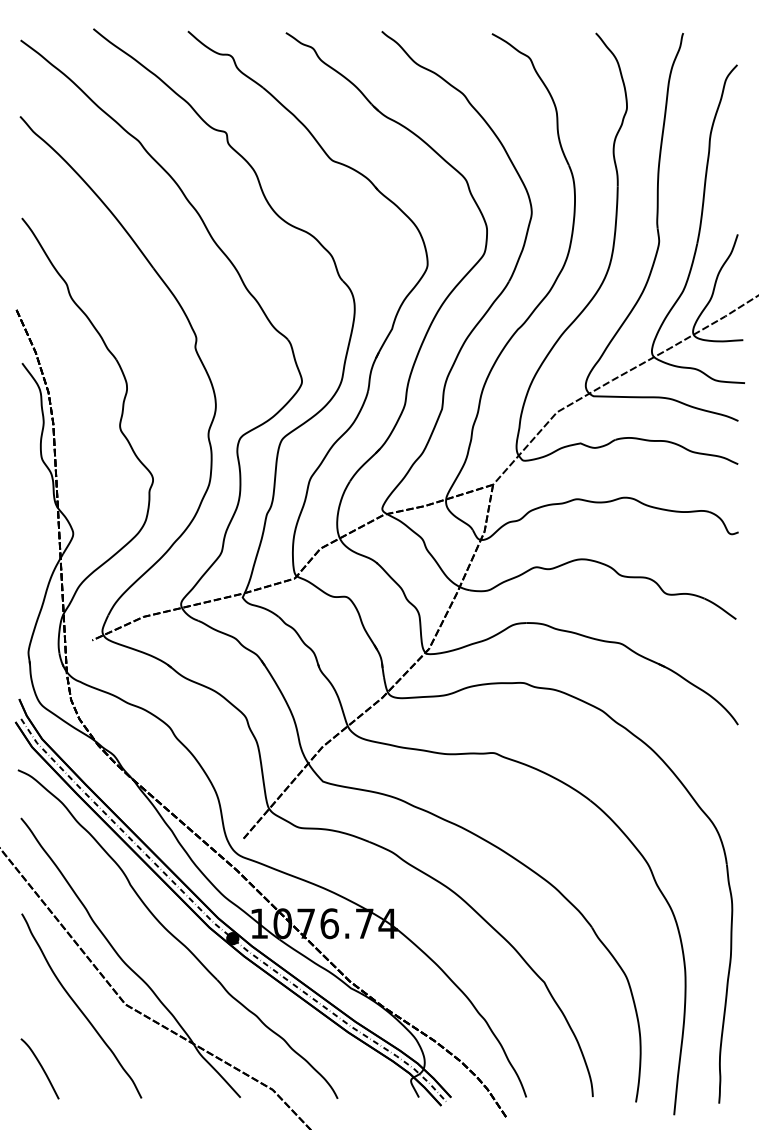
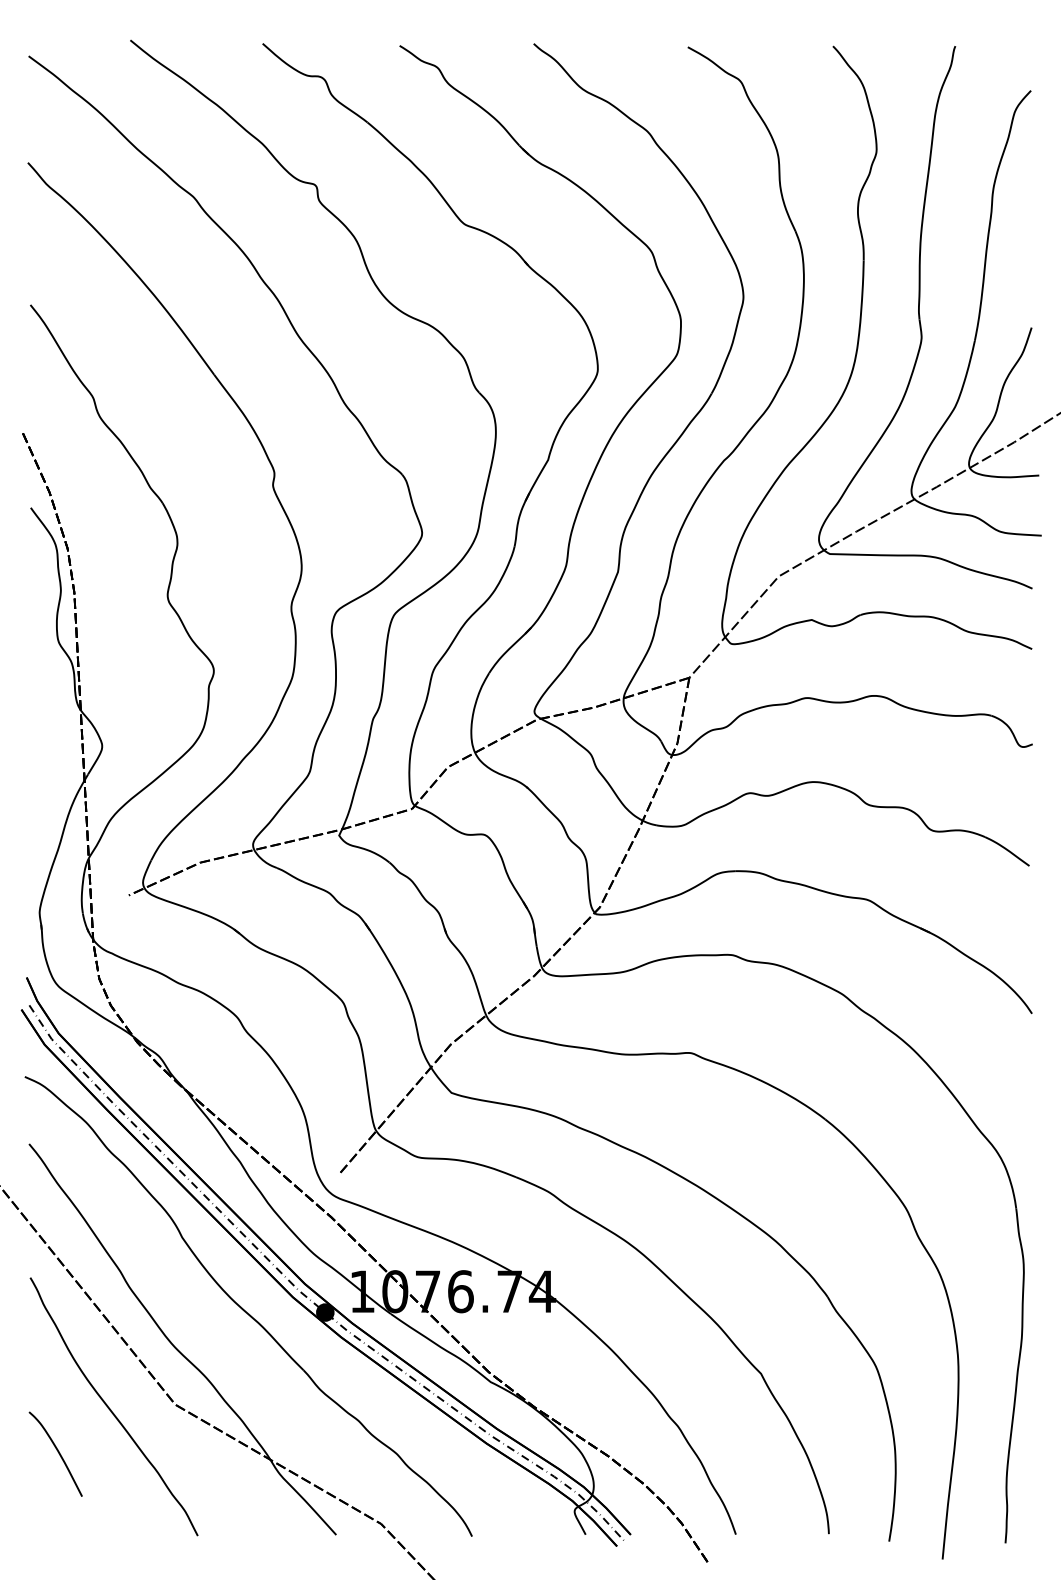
curve: (41, 1068) -> (57, 1453), moved

